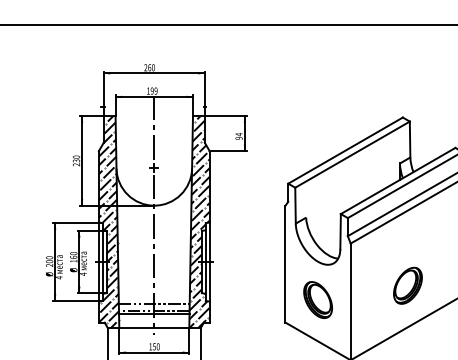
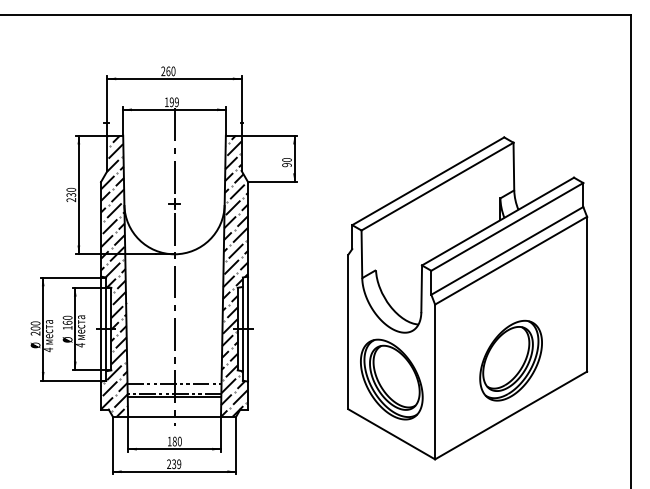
text: (238, 134) -> (286, 159), 94 -> 90
part: (407, 285) -> (510, 360), size x1.67
part: (317, 300) -> (391, 379), size x1.67
text: (154, 346) -> (174, 441), 150 -> 180

